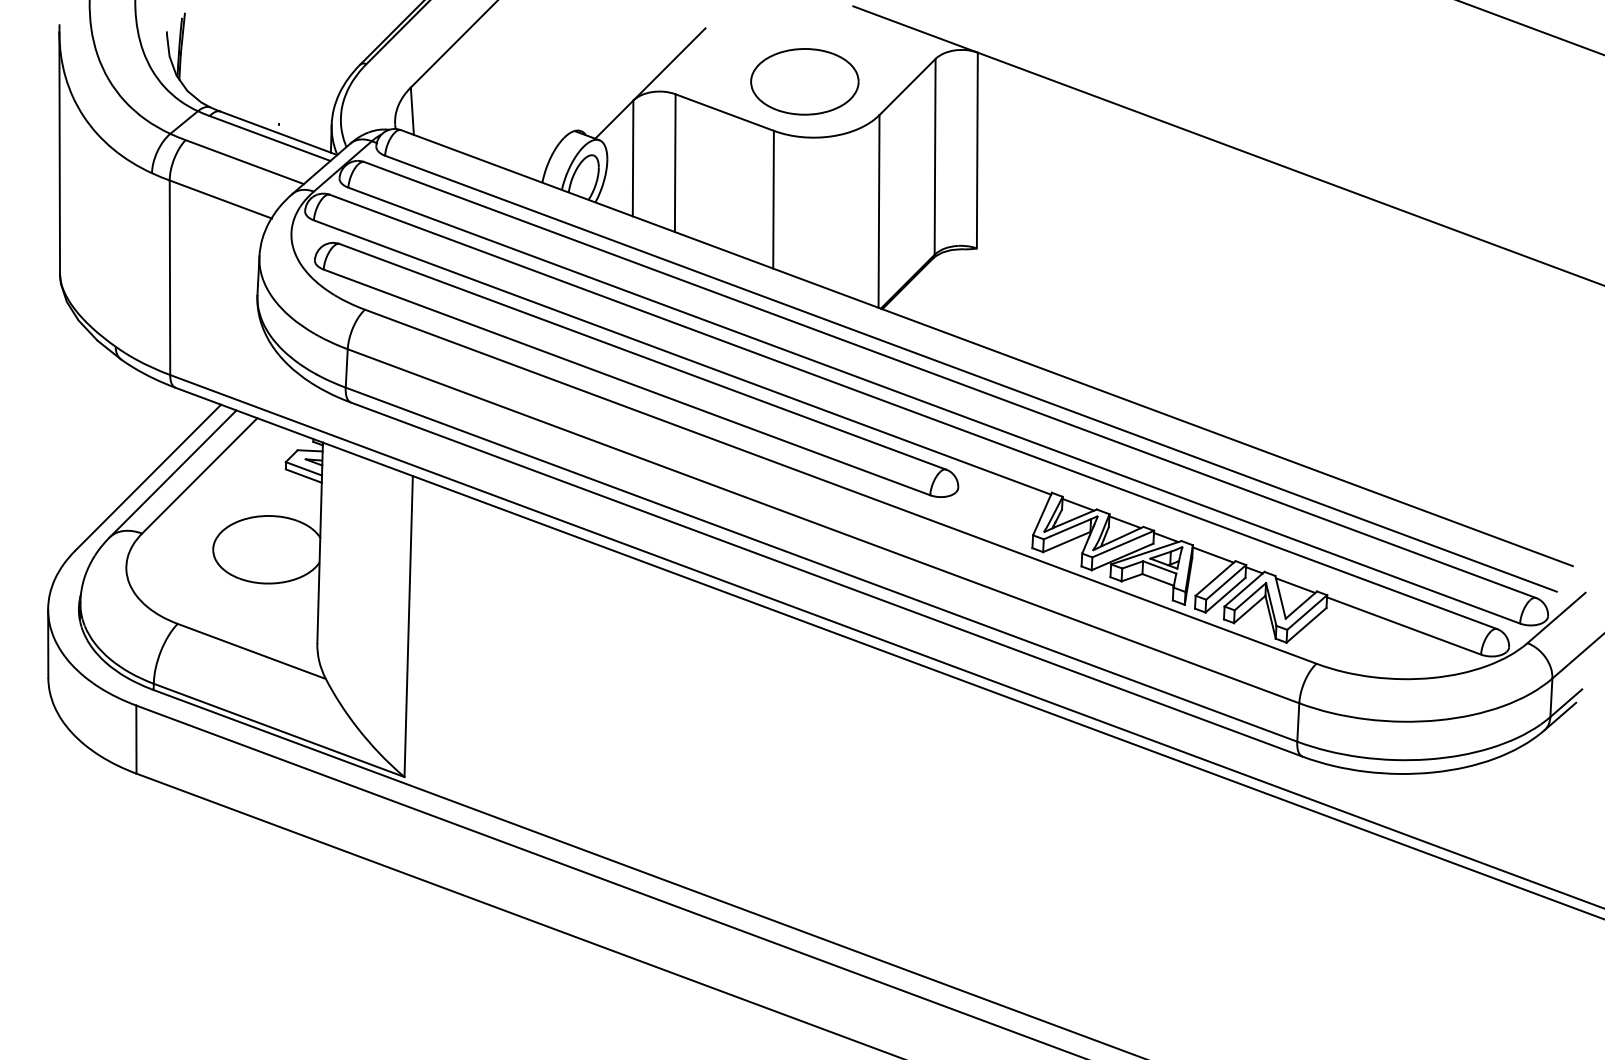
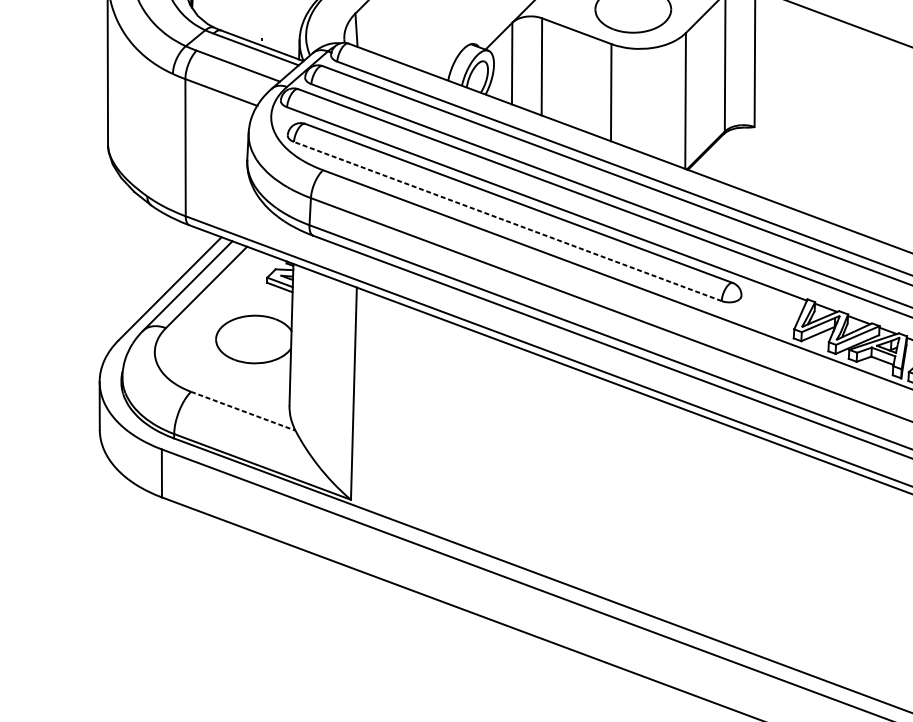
line: (627, 382) -> (508, 221), solid -> dashed
line: (252, 651) -> (243, 411), solid -> dashed

